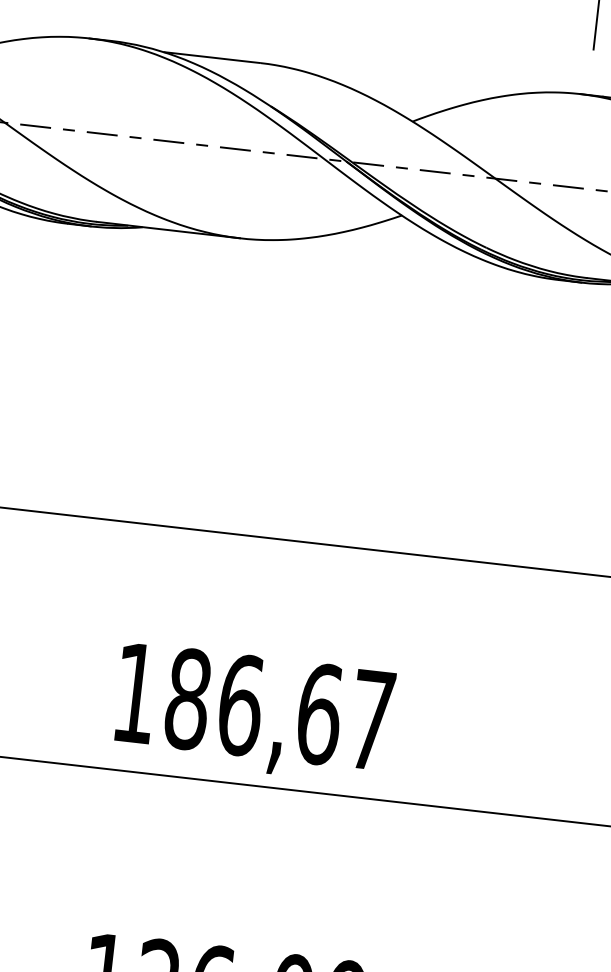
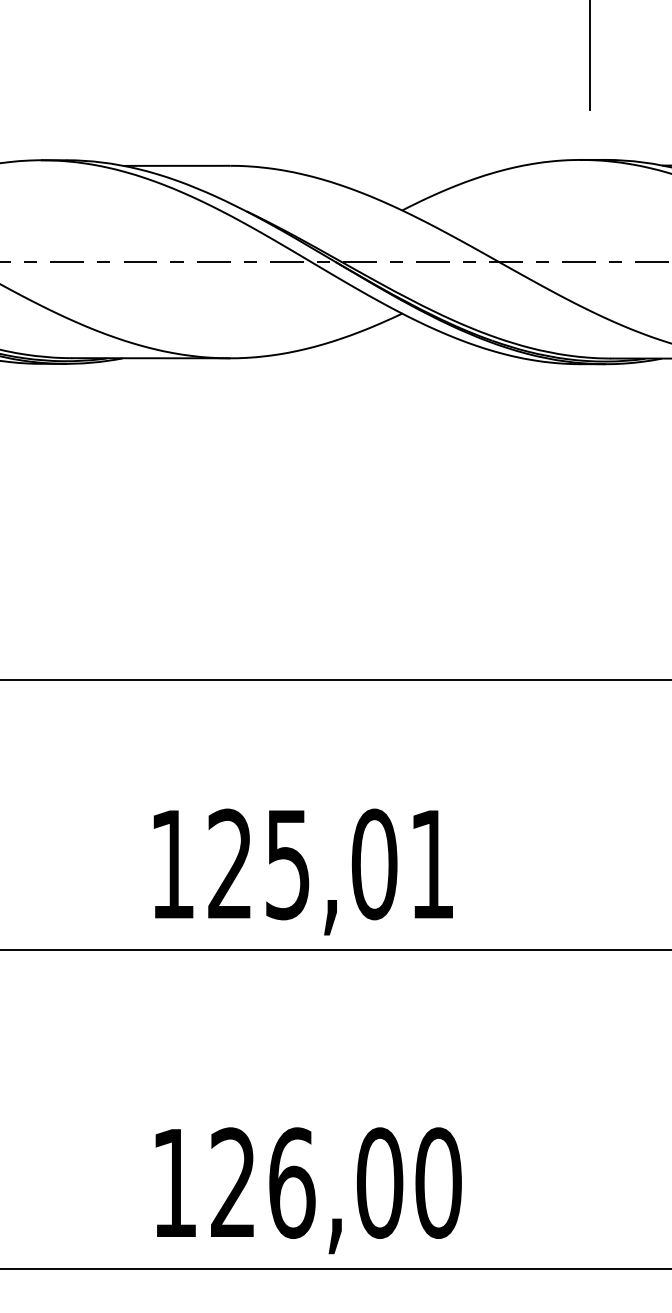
text: (279, 709) -> (330, 864), 186,67 -> 125,01

